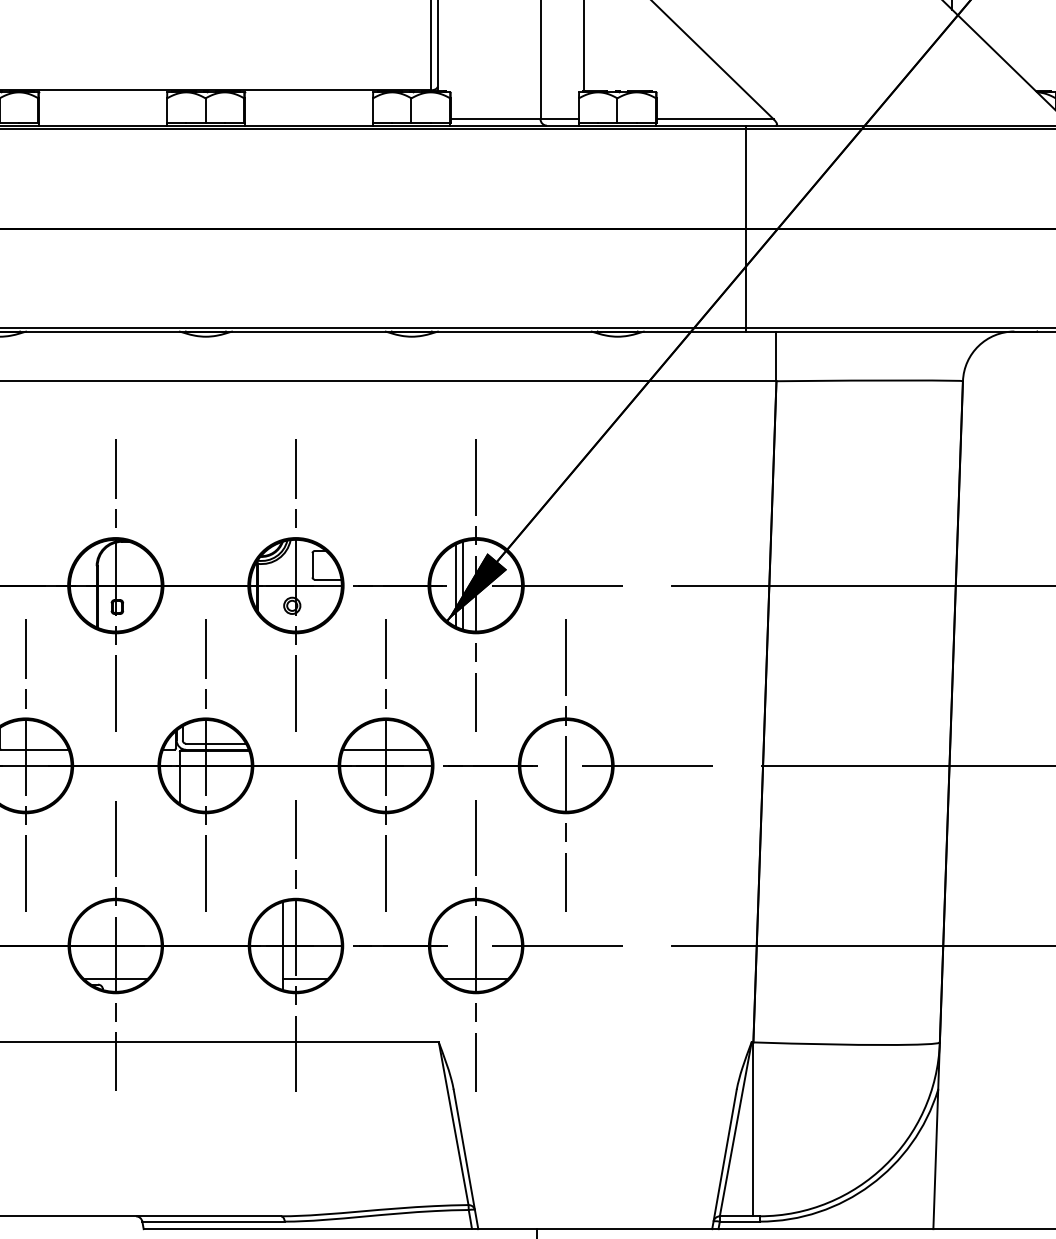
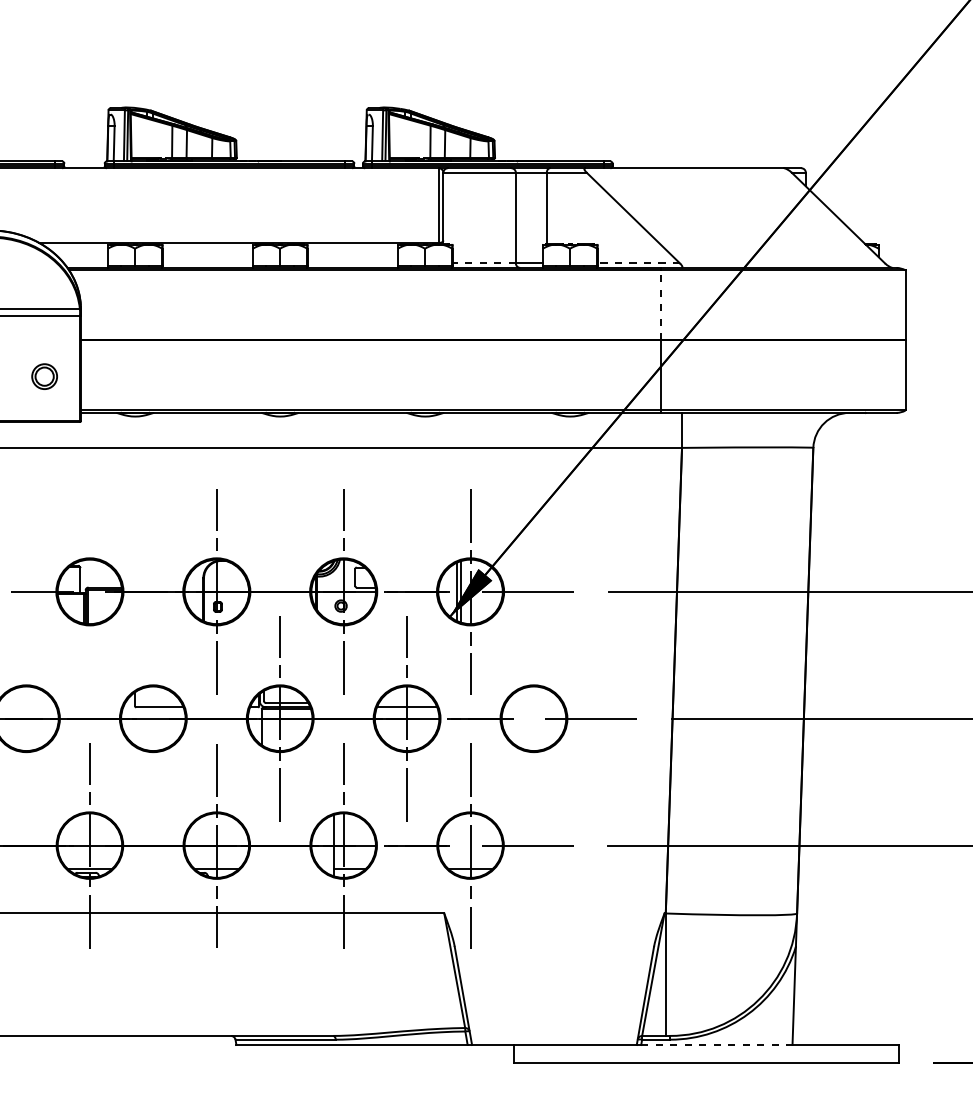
line: (495, 119) -> (484, 263), solid -> dashed
line: (714, 119) -> (638, 263), solid -> dashed
line: (745, 177) -> (660, 304), solid -> dashed
line: (25, 765) -> (153, 718), removed
line: (565, 765) -> (533, 718), removed
line: (825, 1228) -> (716, 1044), solid -> dashed

